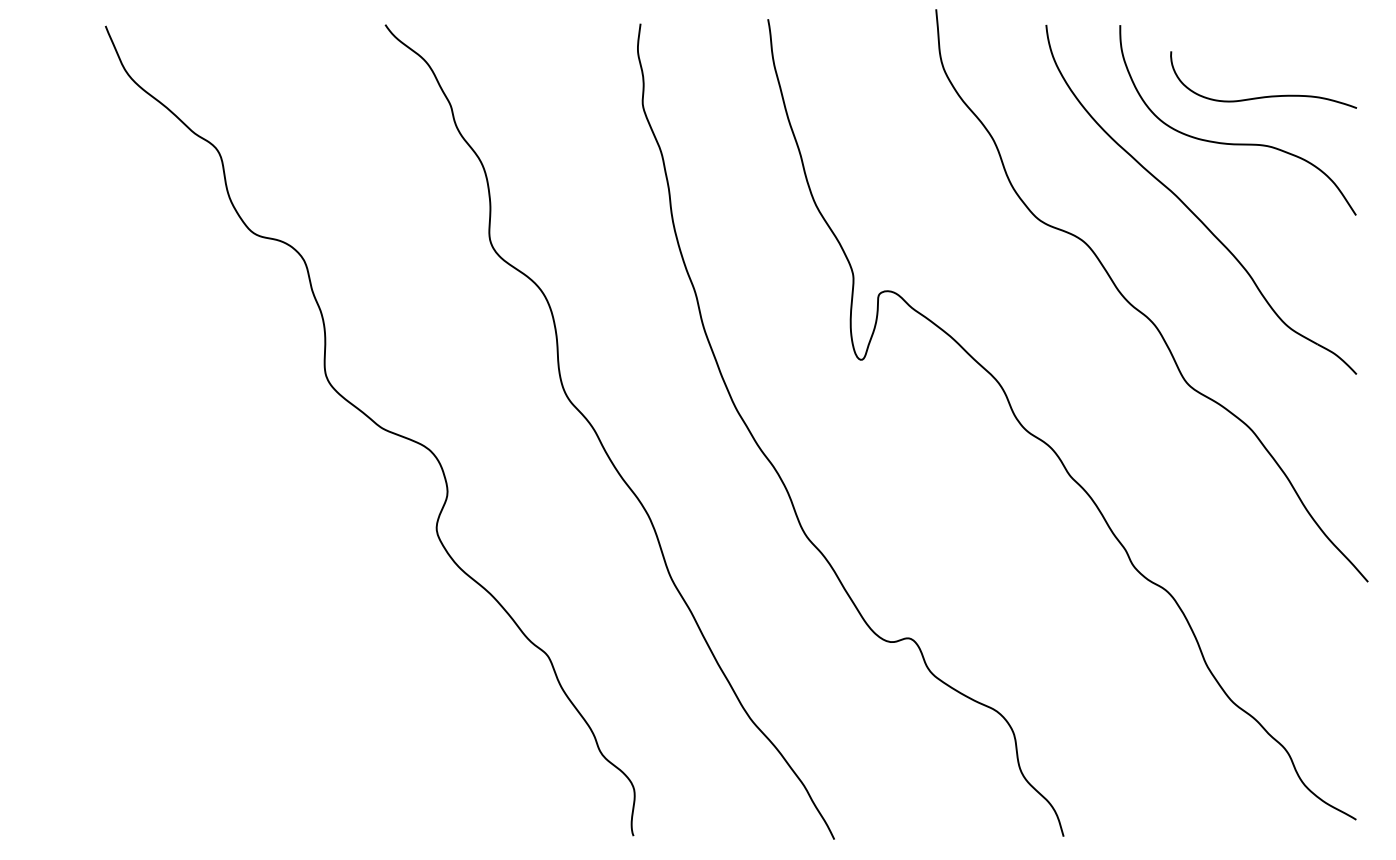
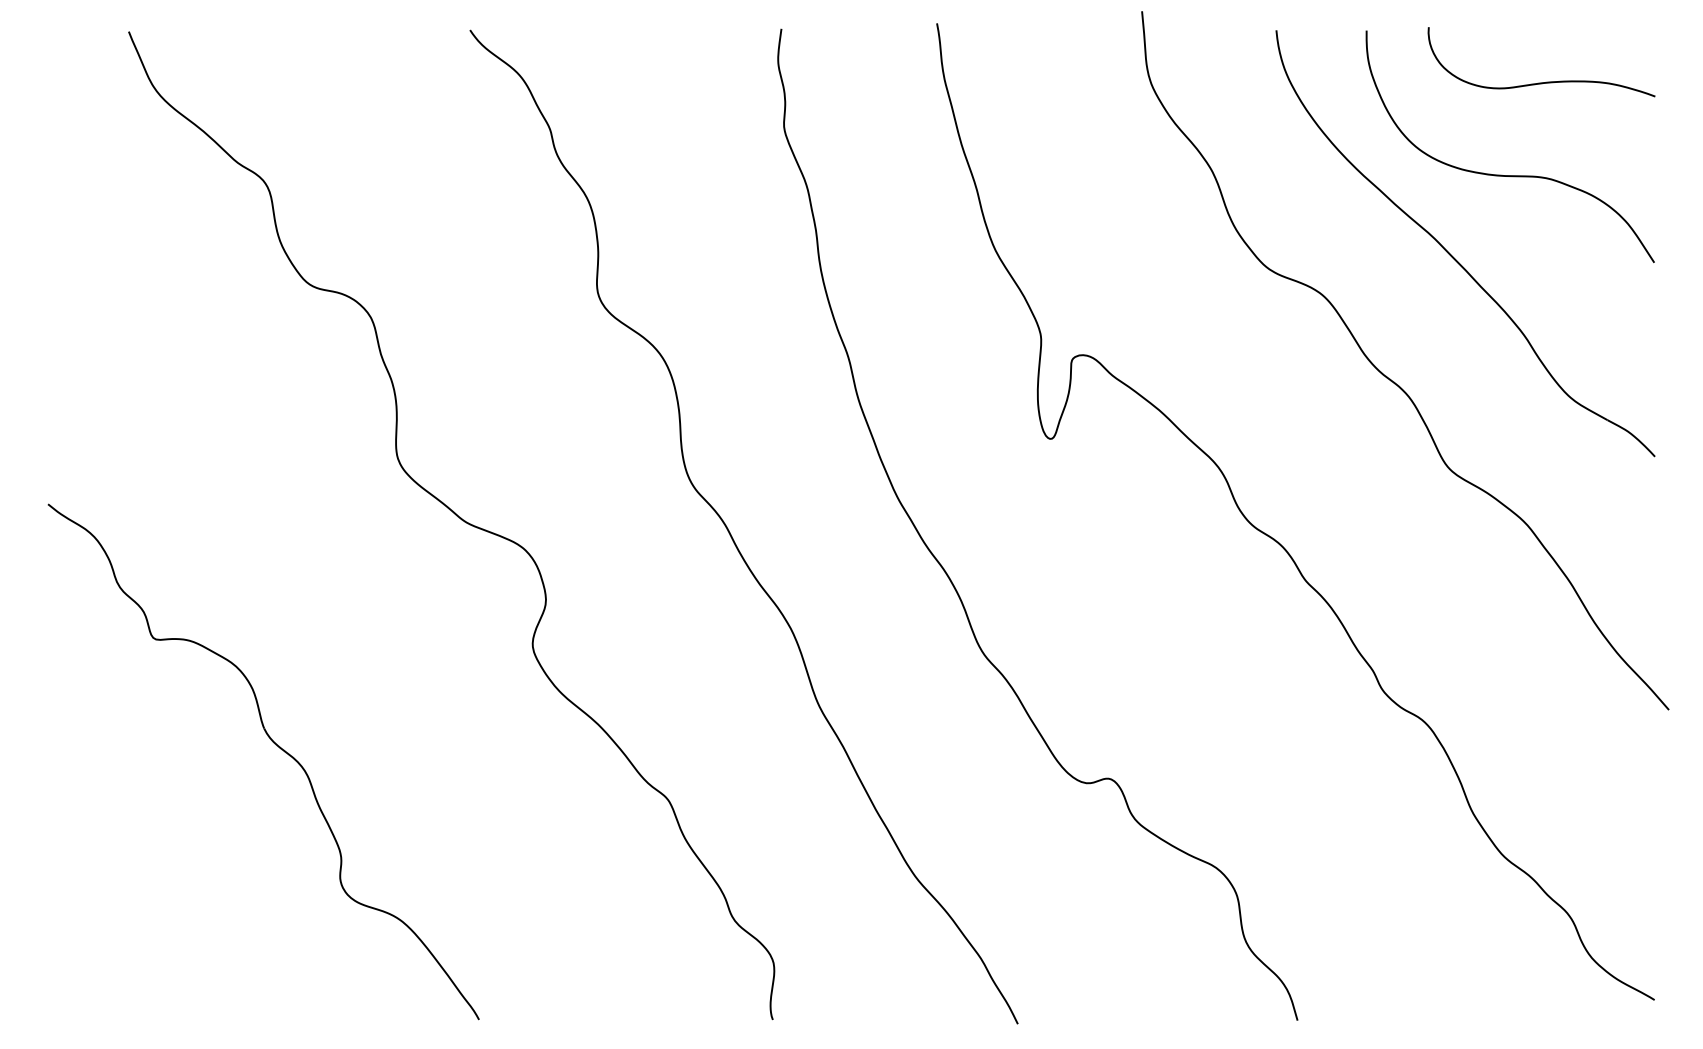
curve: (1268, 95) -> (1547, 81), moved
part: (227, 612) -> (277, 747), added

